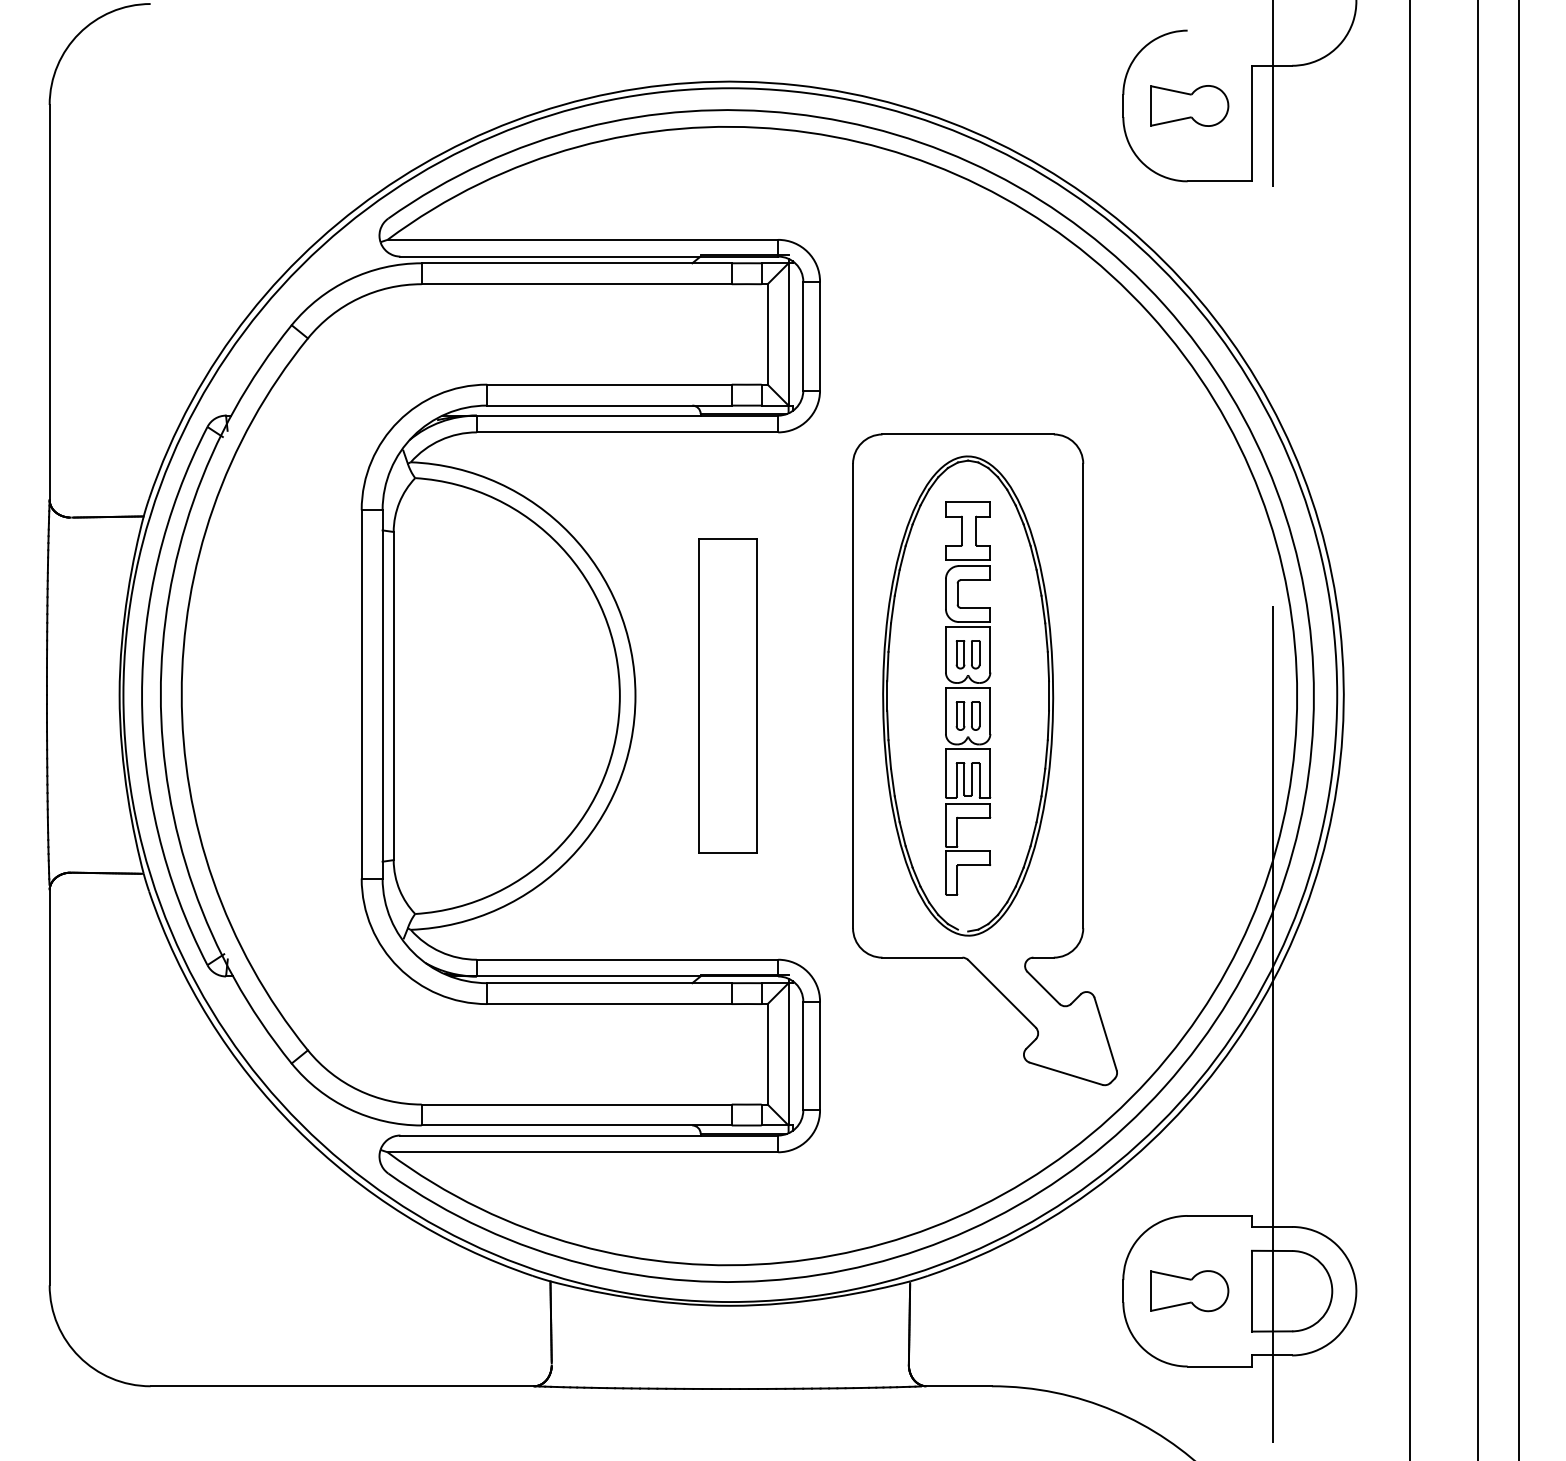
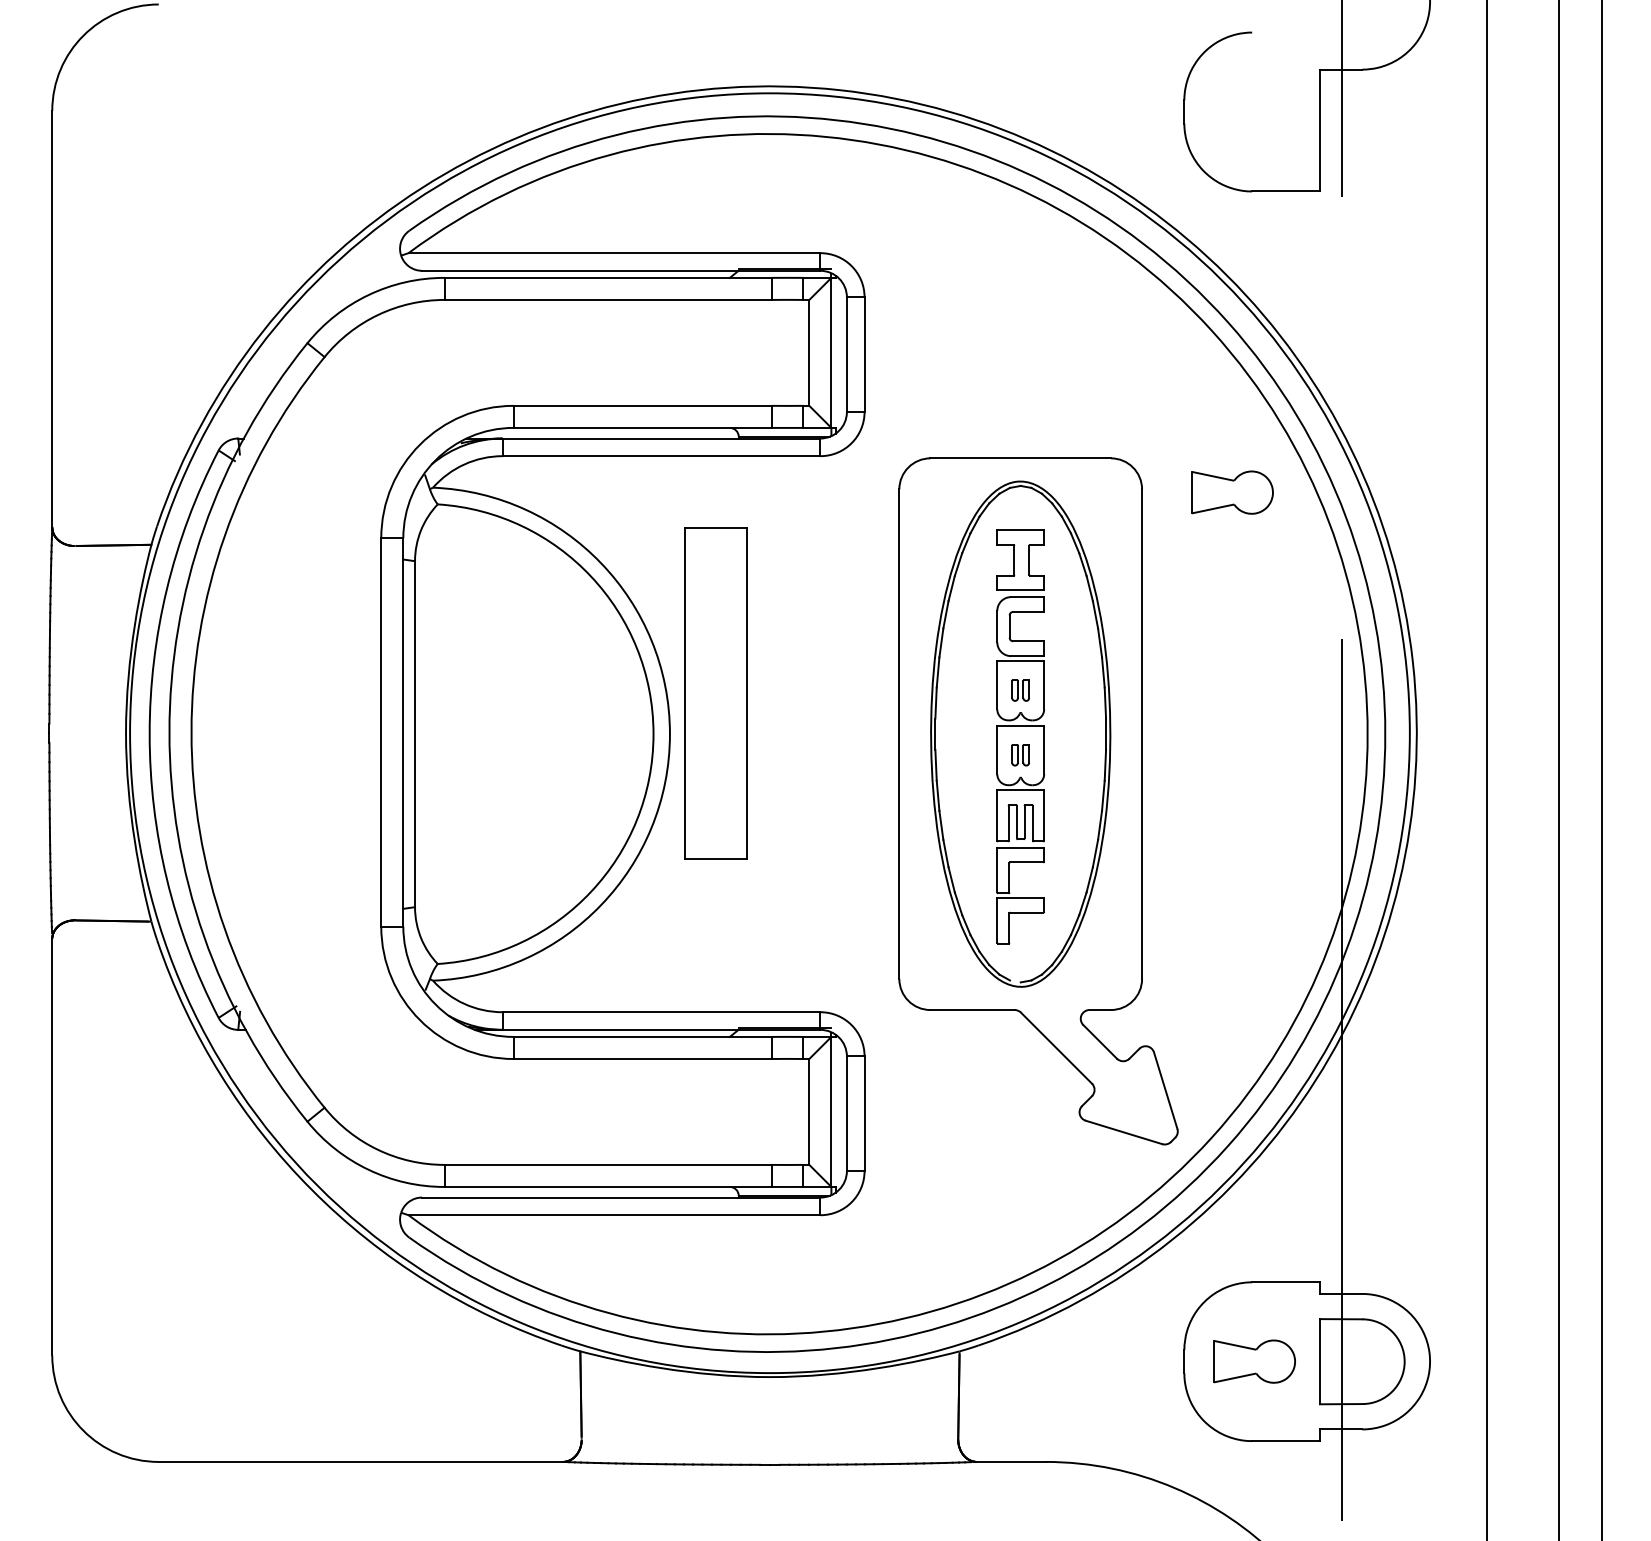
part: (1189, 105) -> (1231, 492), moved
part: (967, 654) -> (1020, 690), size x0.7
part: (727, 695) -> (715, 692), moved
part: (967, 715) -> (1020, 754), size x0.7

